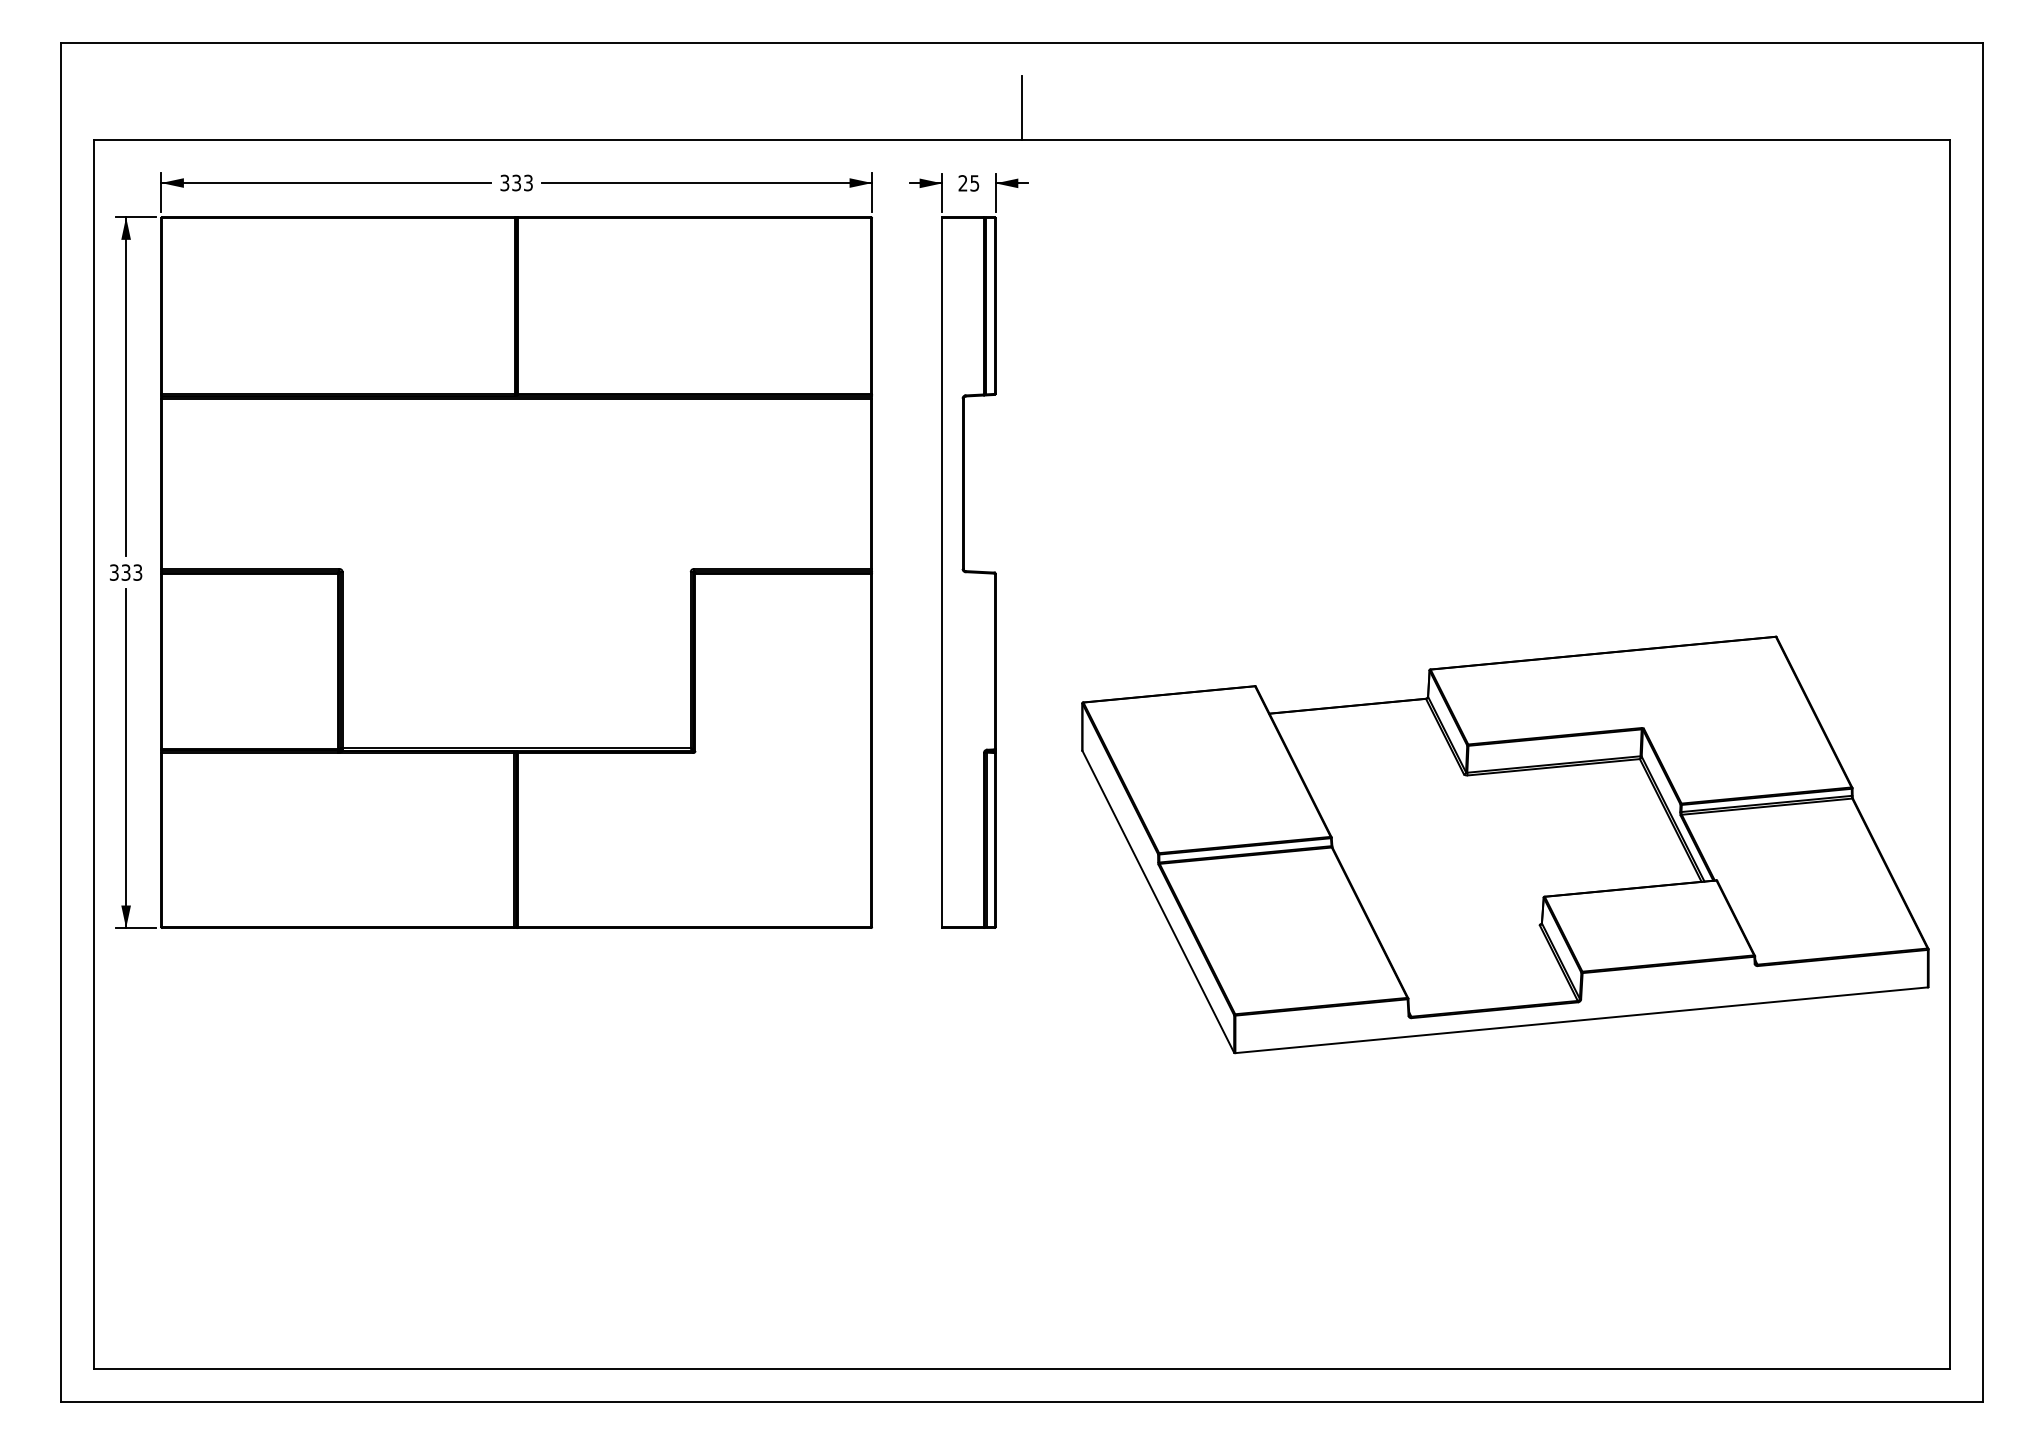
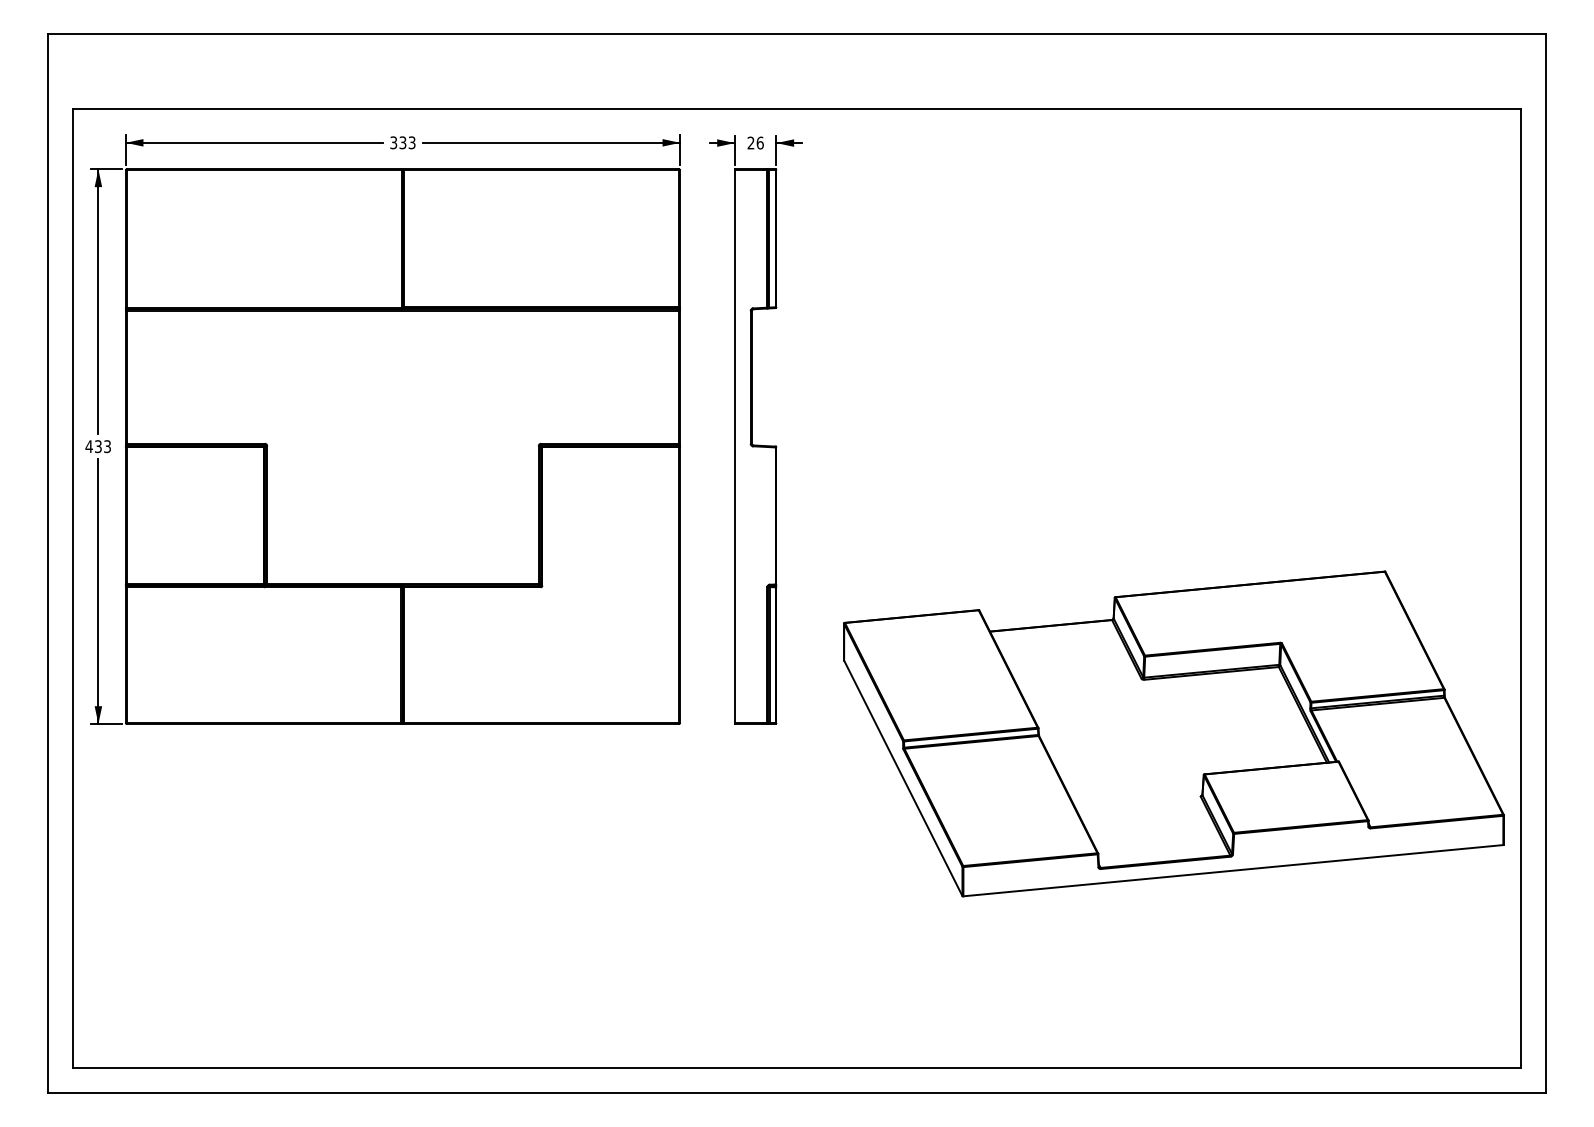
line: (1022, 108) -> (797, 84), removed
text: (973, 182) -> (759, 142), 25 -> 26
text: (113, 572) -> (88, 446), 333 -> 433
part: (1504, 844) -> (1173, 733), moved

